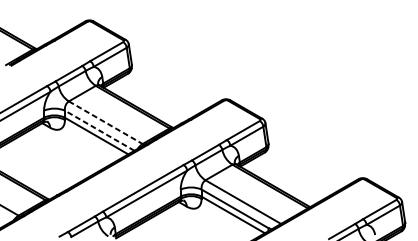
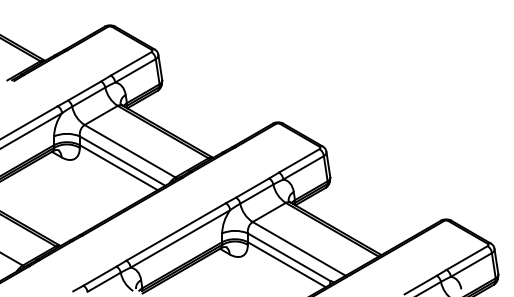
line: (106, 122) -> (130, 151), dashed -> solid
line: (99, 130) -> (122, 160), dashed -> solid

